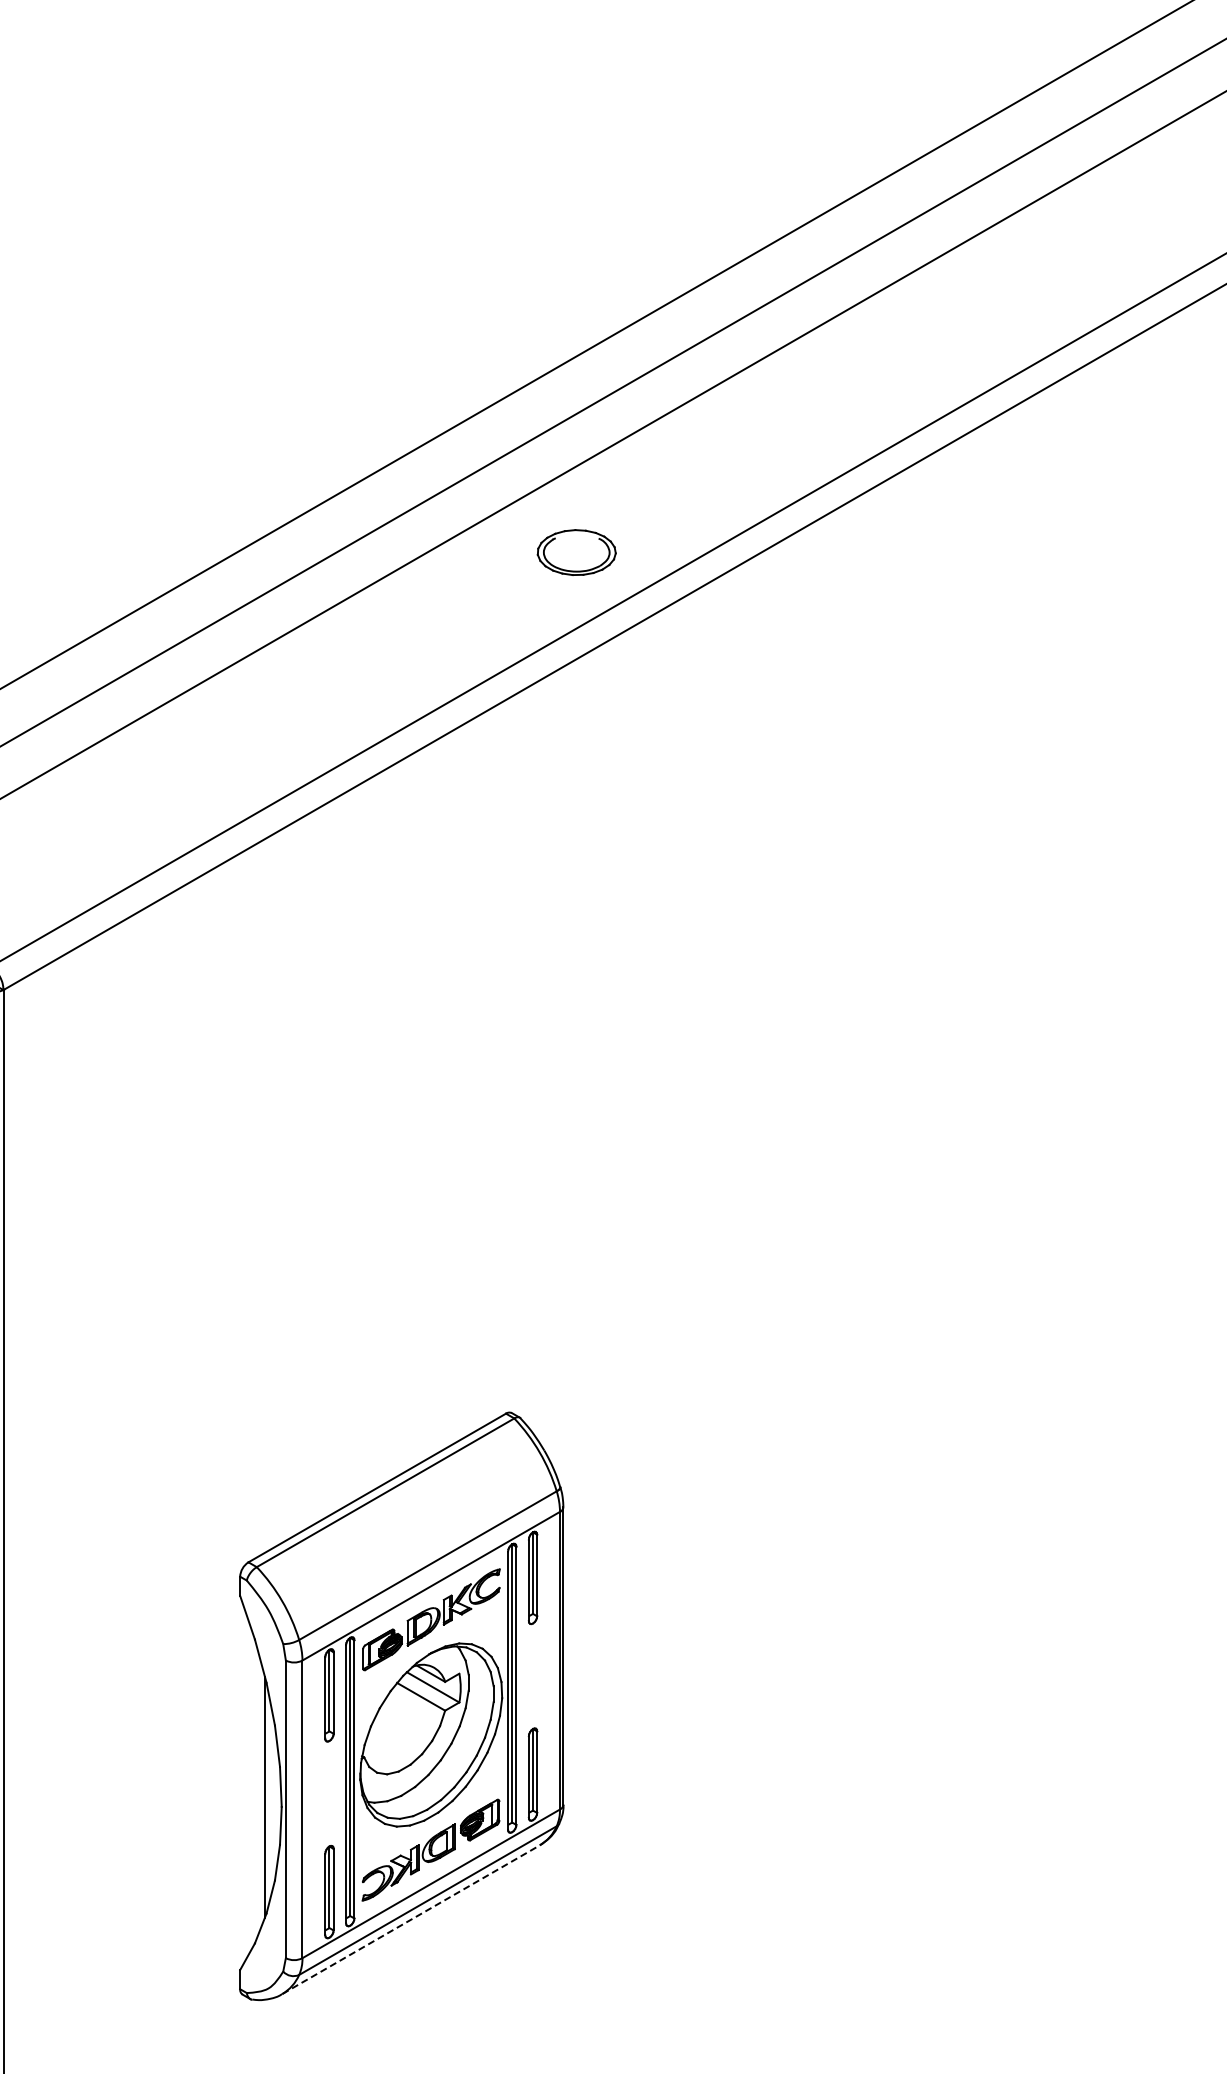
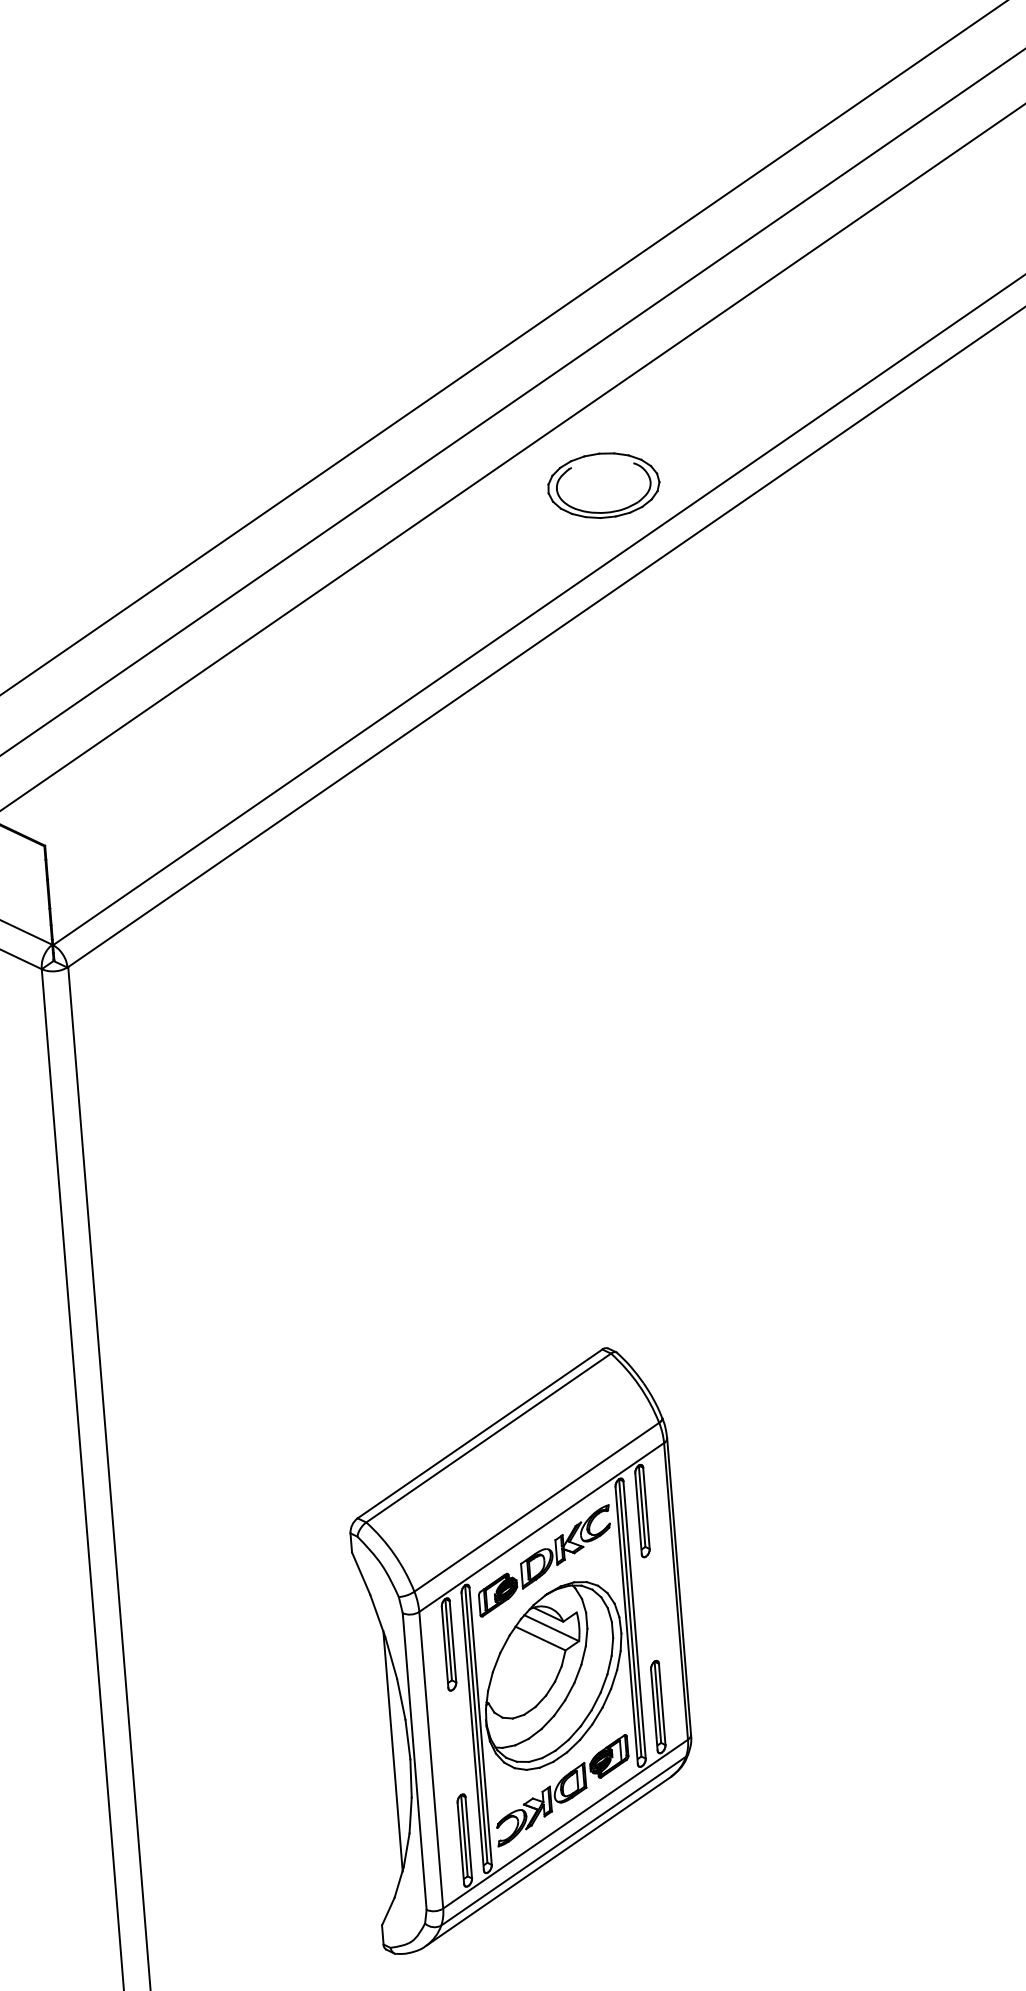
part: (576, 552) -> (603, 485), size x1.43
line: (411, 1919) -> (548, 1861), dashed -> solid

